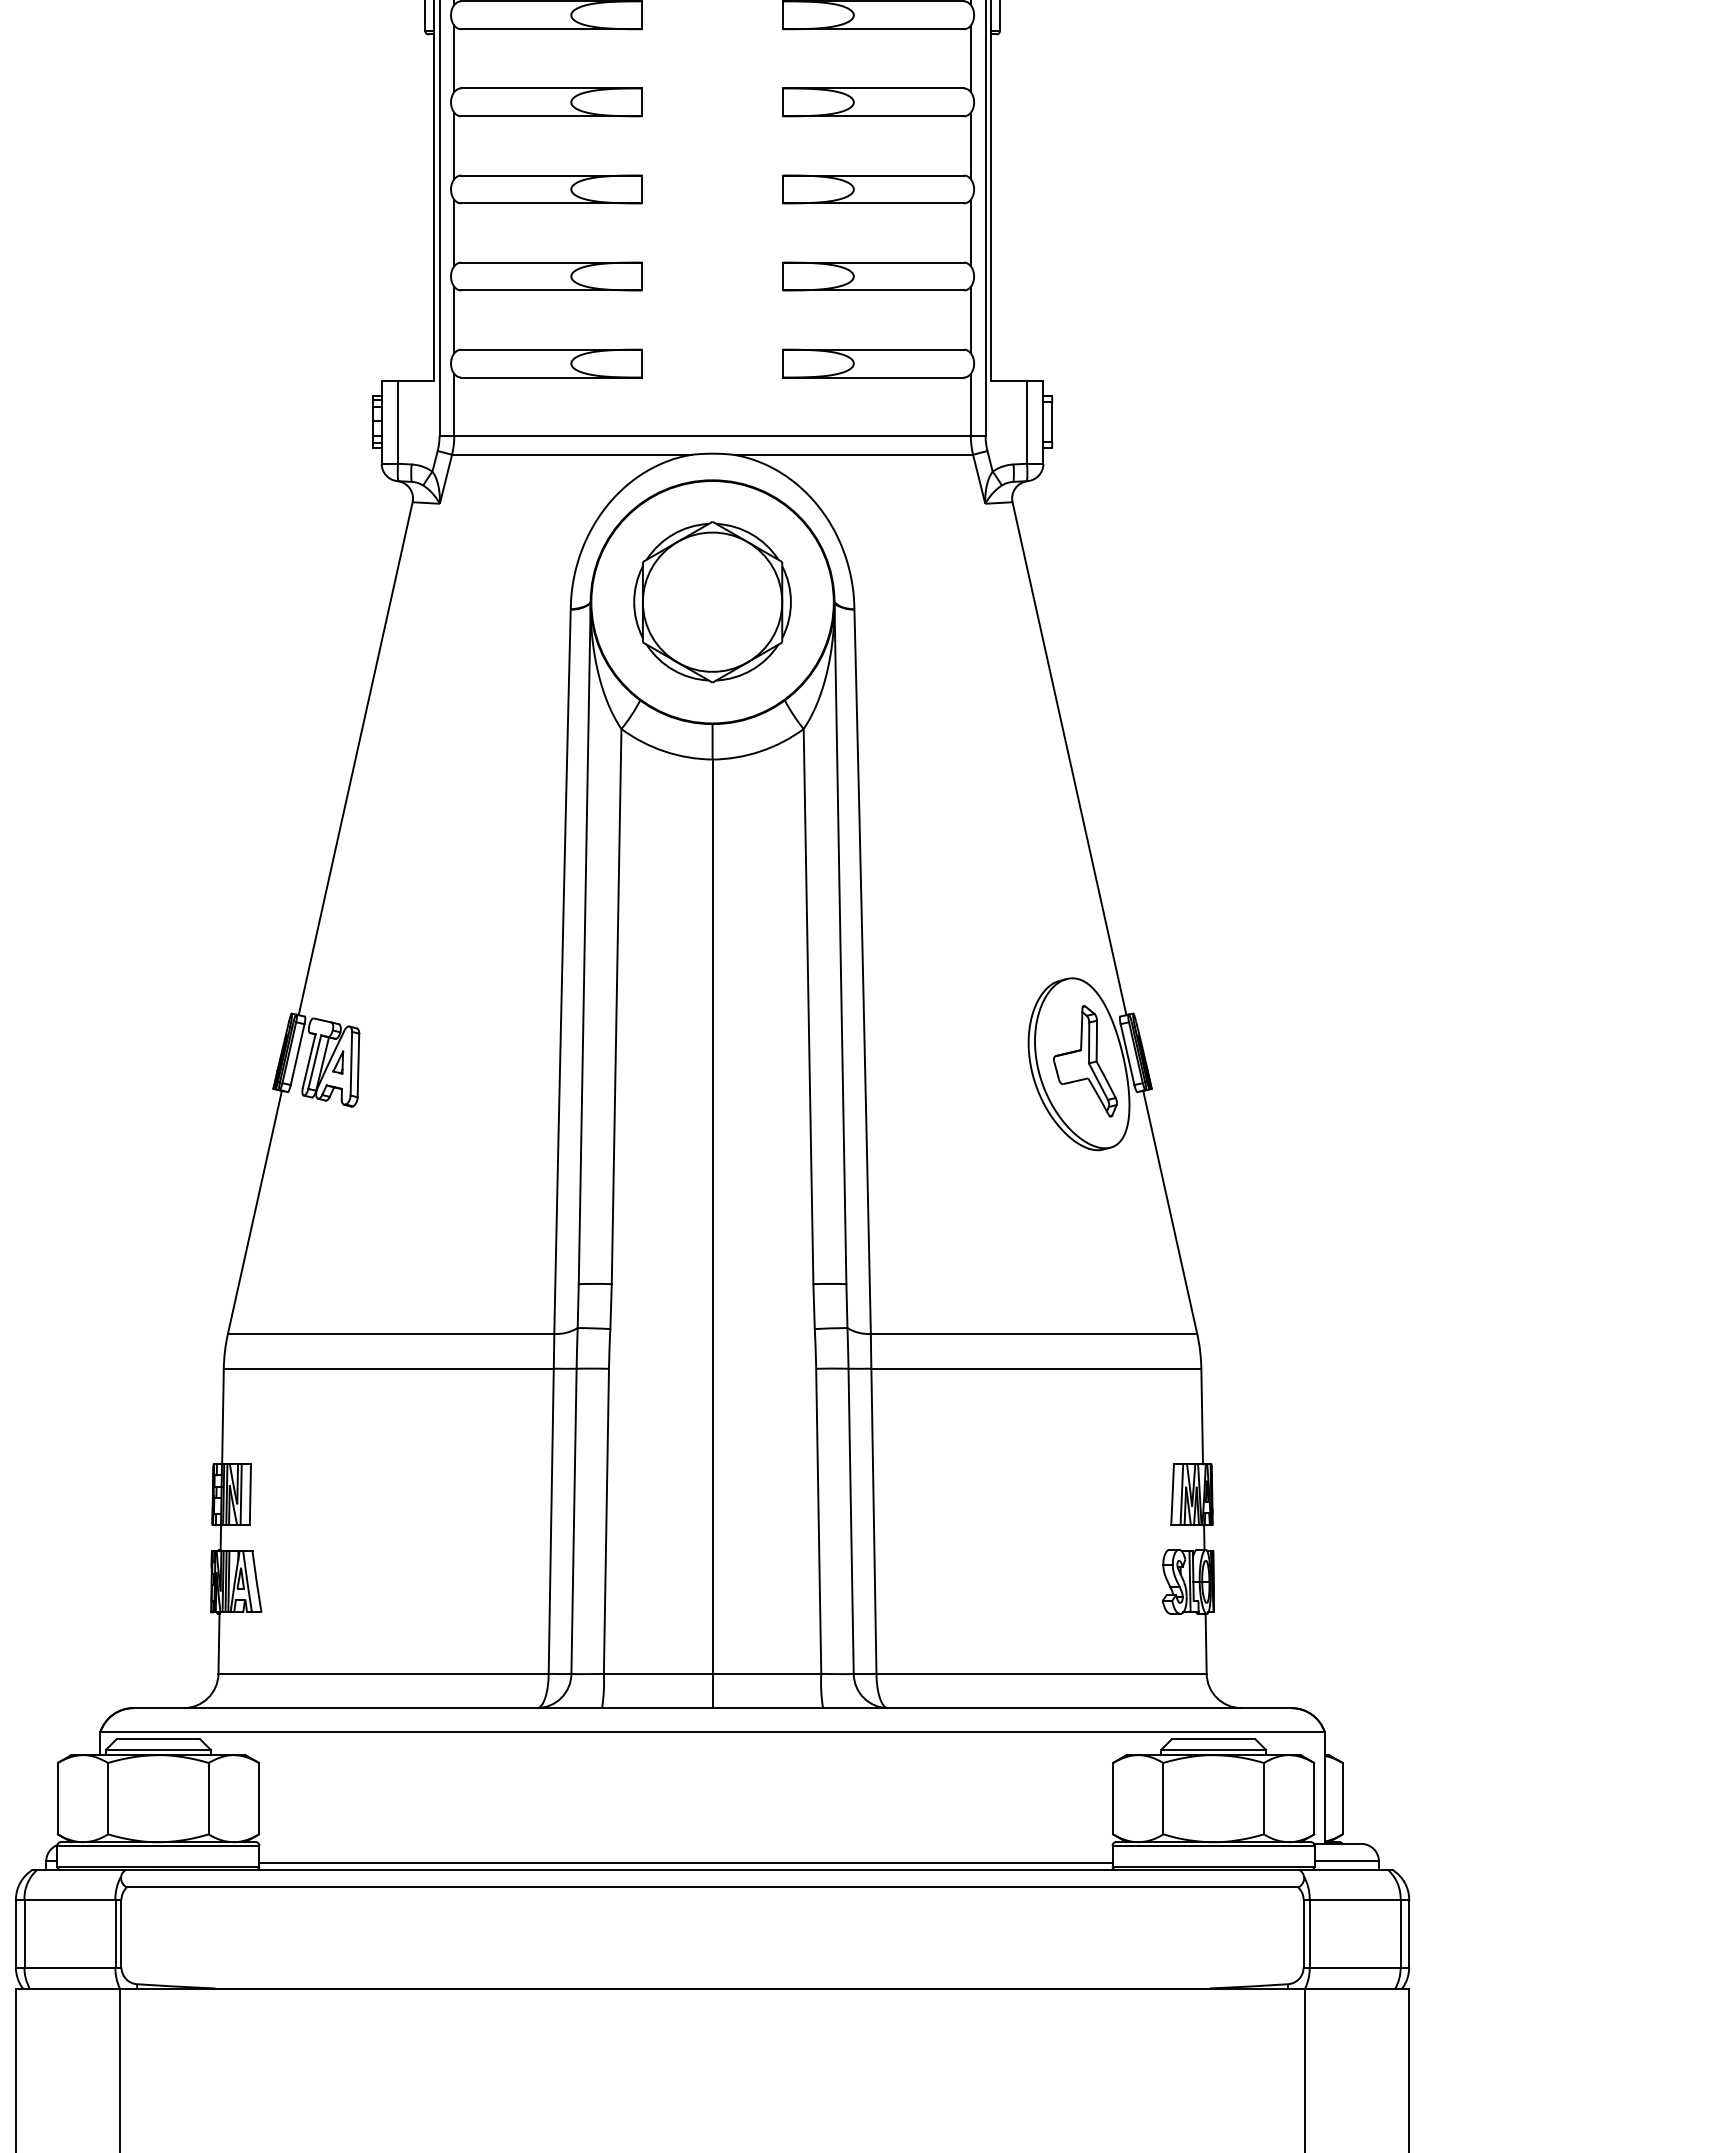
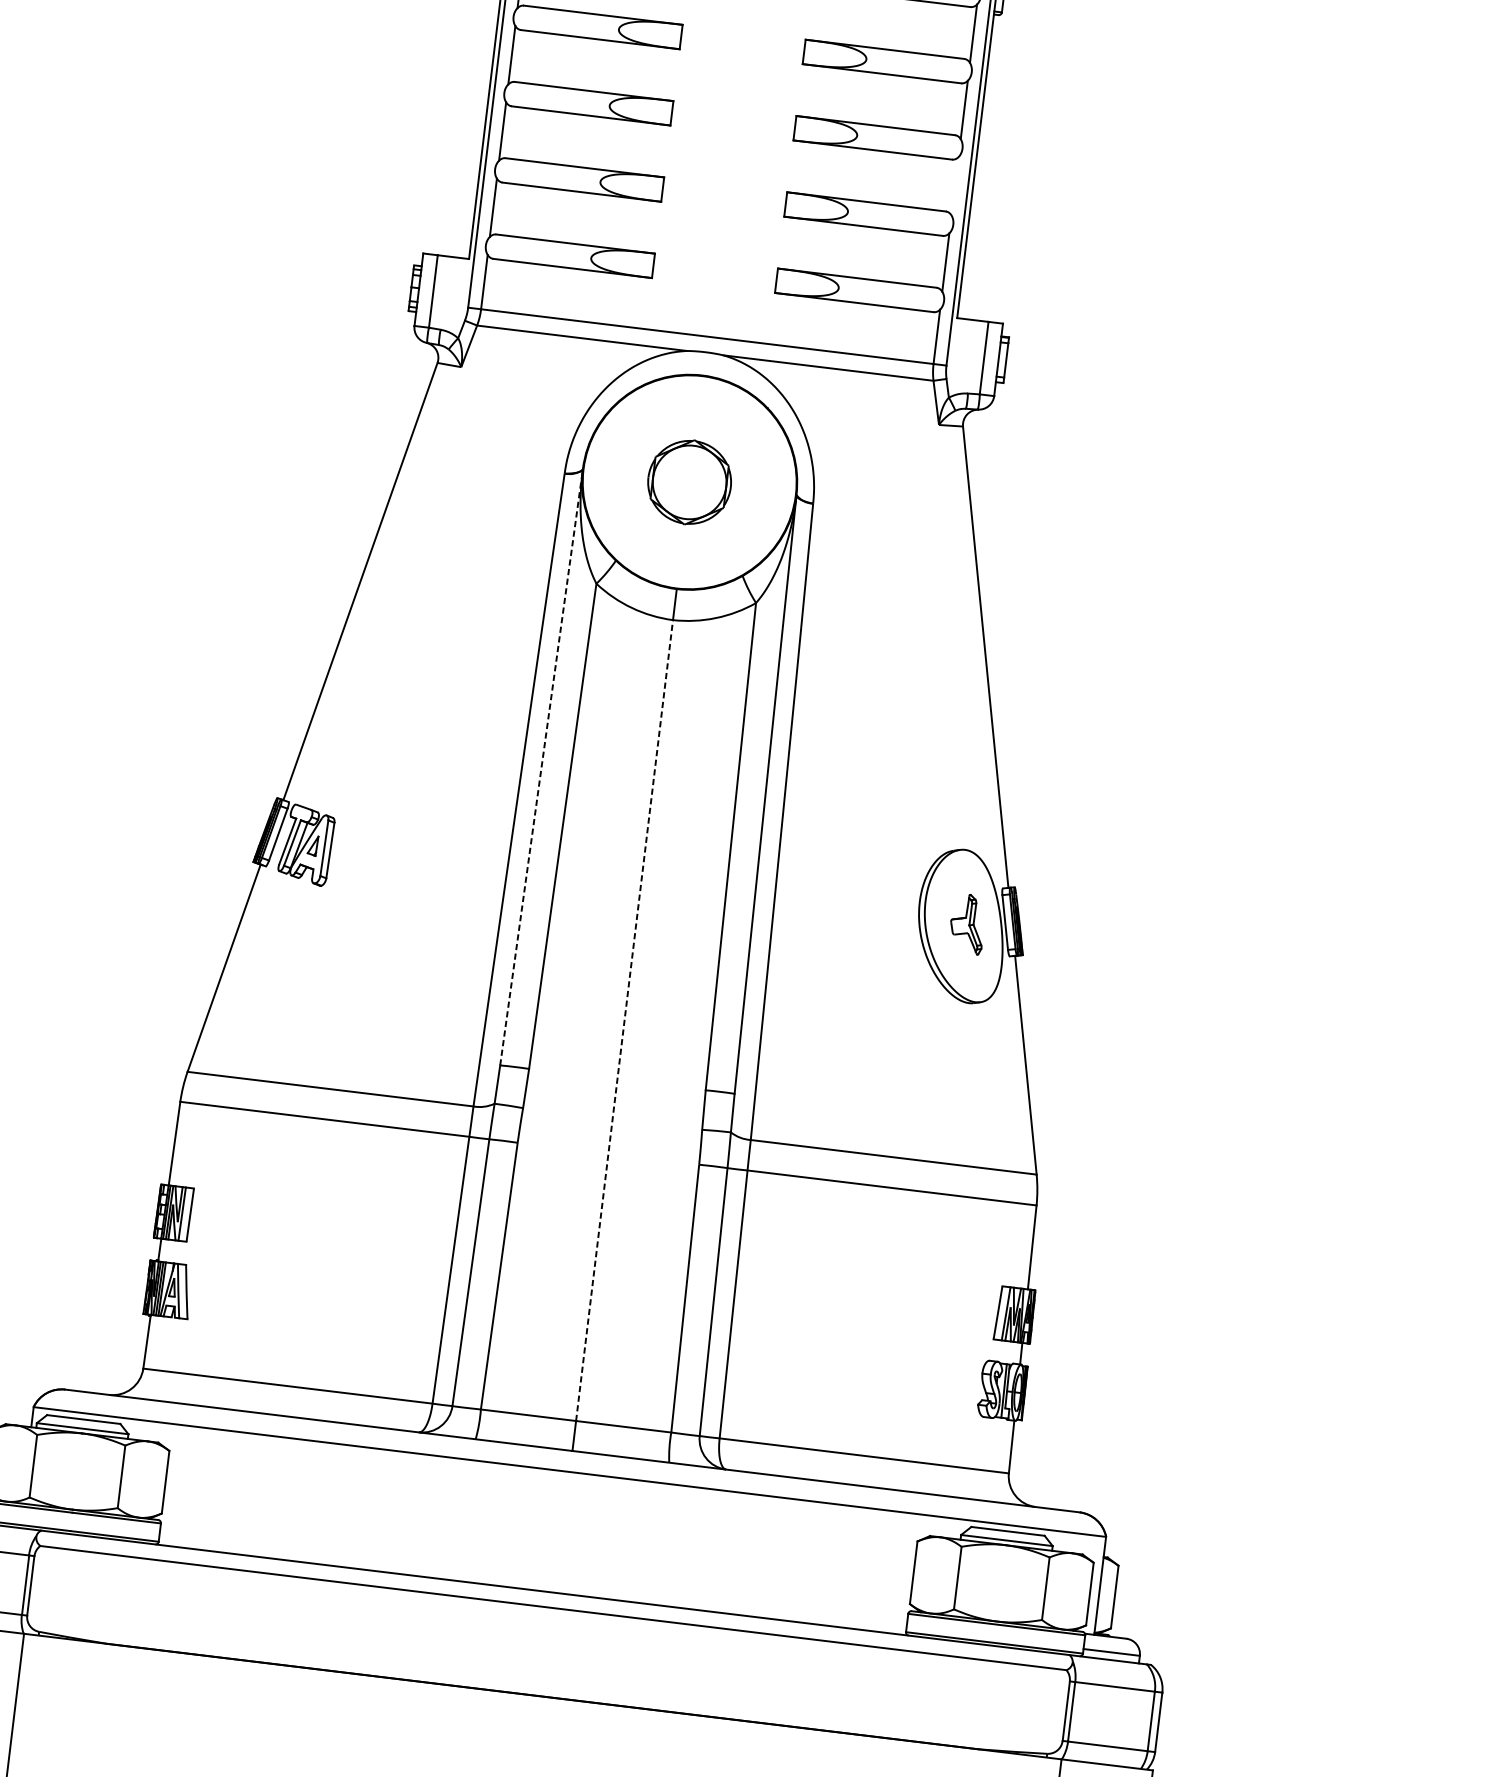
line: (970, 232) -> (954, 185), removed
part: (712, 602) -> (689, 482), size x0.6
line: (584, 943) -> (541, 767), solid -> dashed
part: (1085, 1061) -> (967, 924), size x0.6
line: (712, 1216) -> (624, 1020), solid -> dashed
line: (685, 1863) -> (532, 1584), removed

